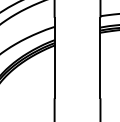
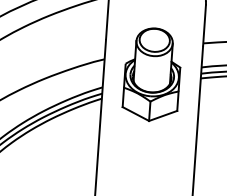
part: (77, 32) -> (152, 74), added

